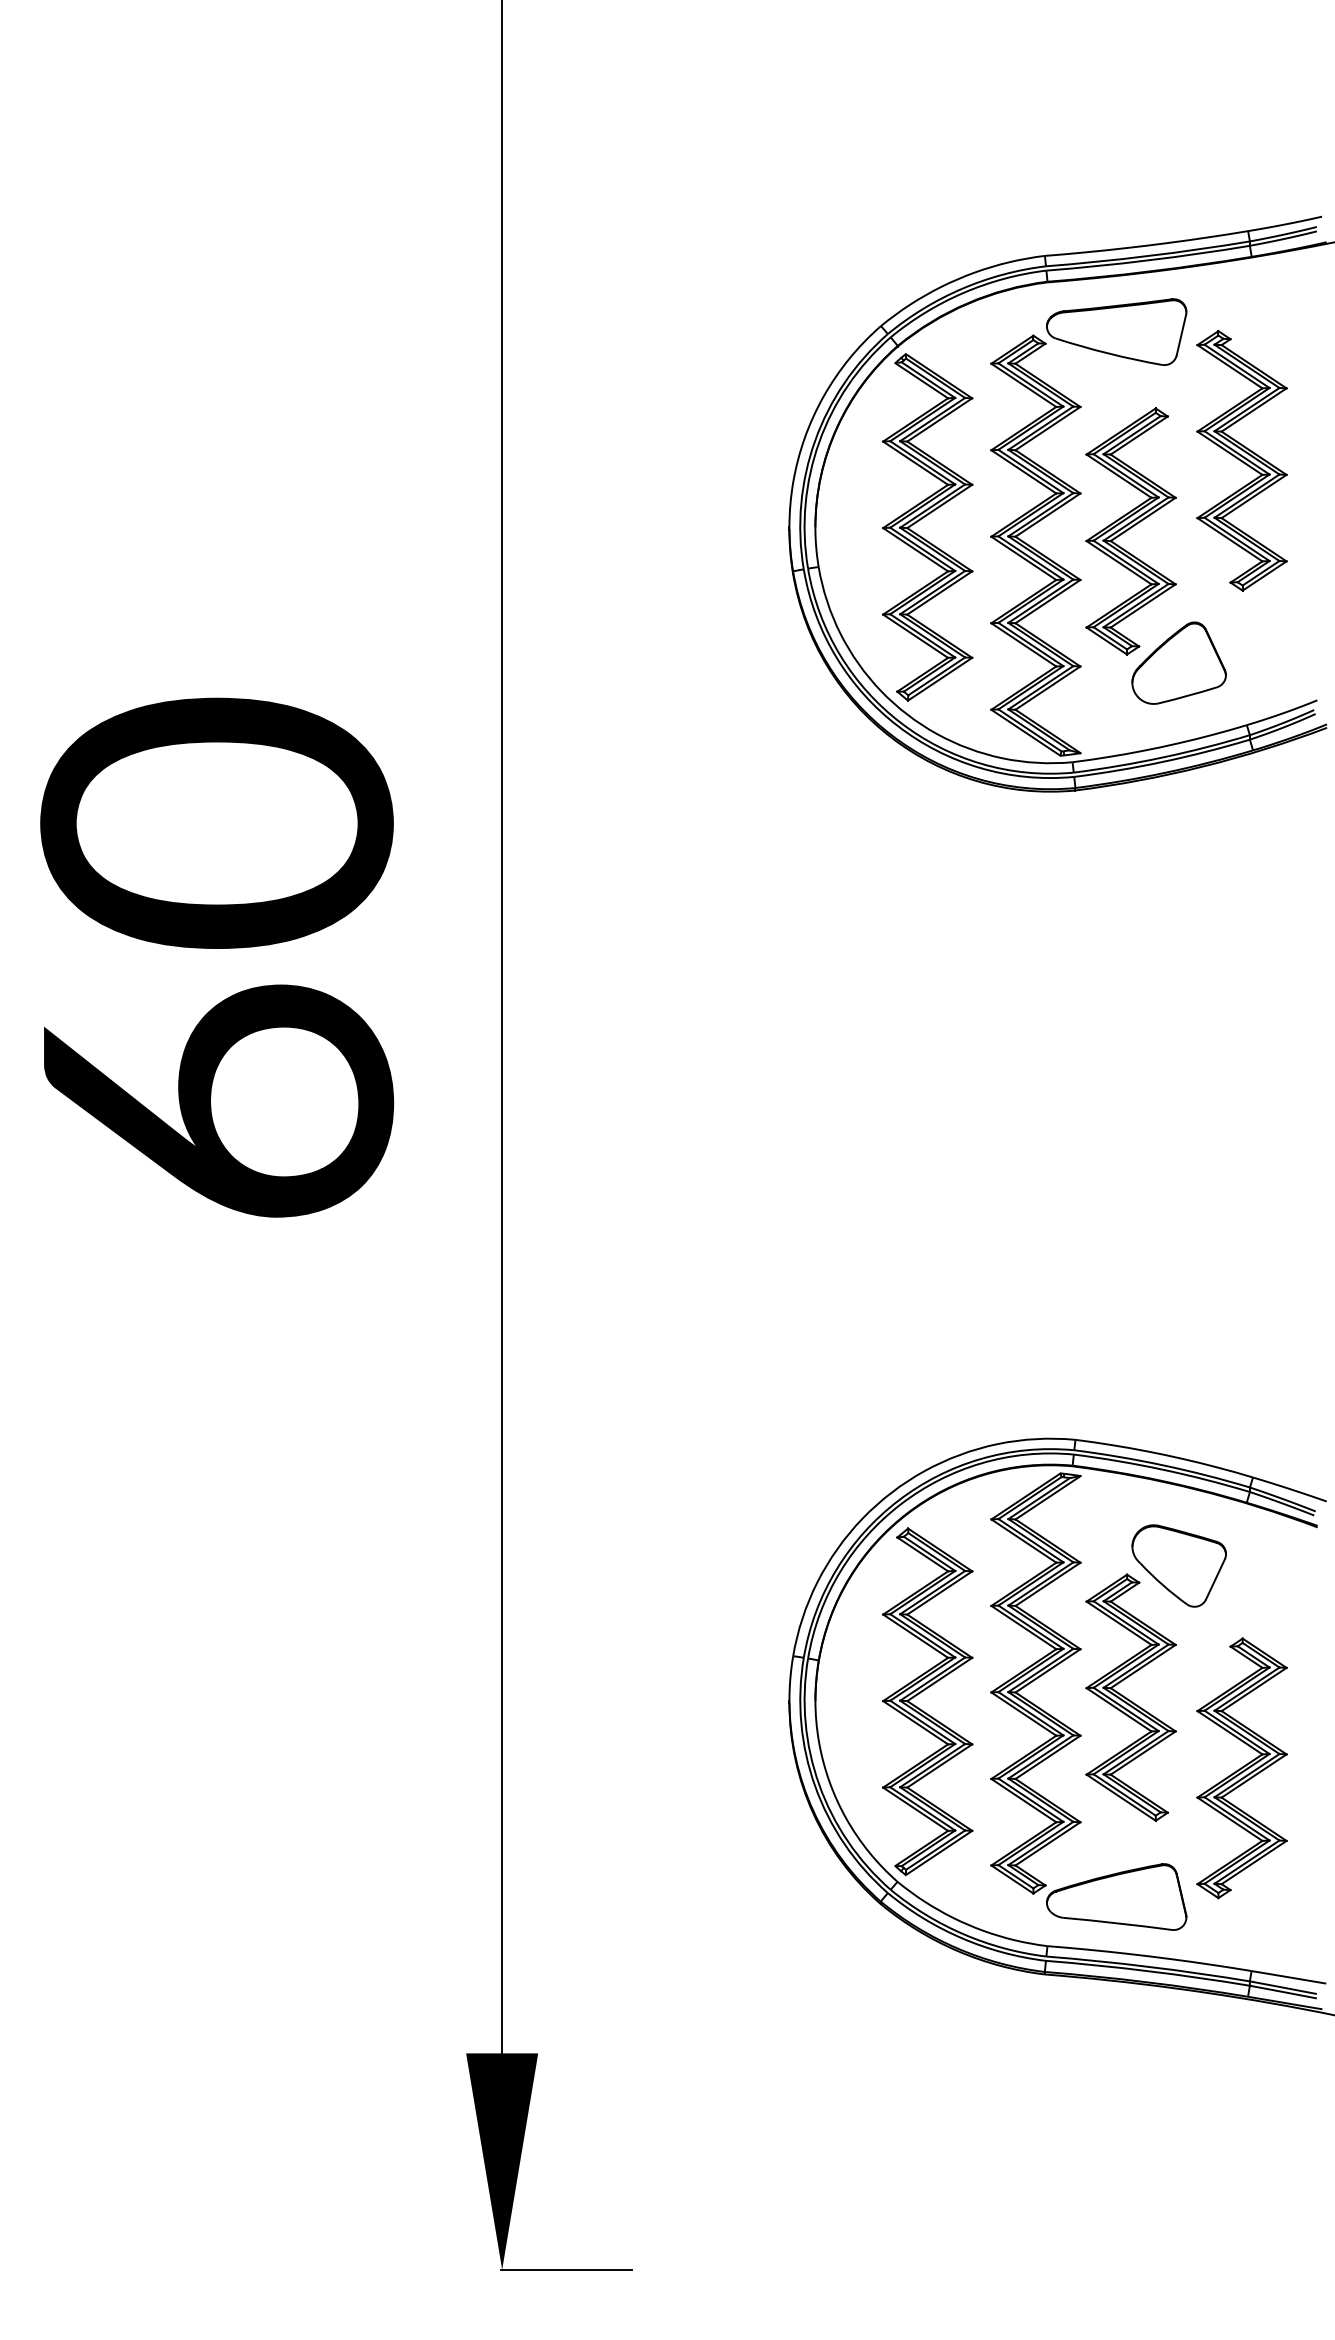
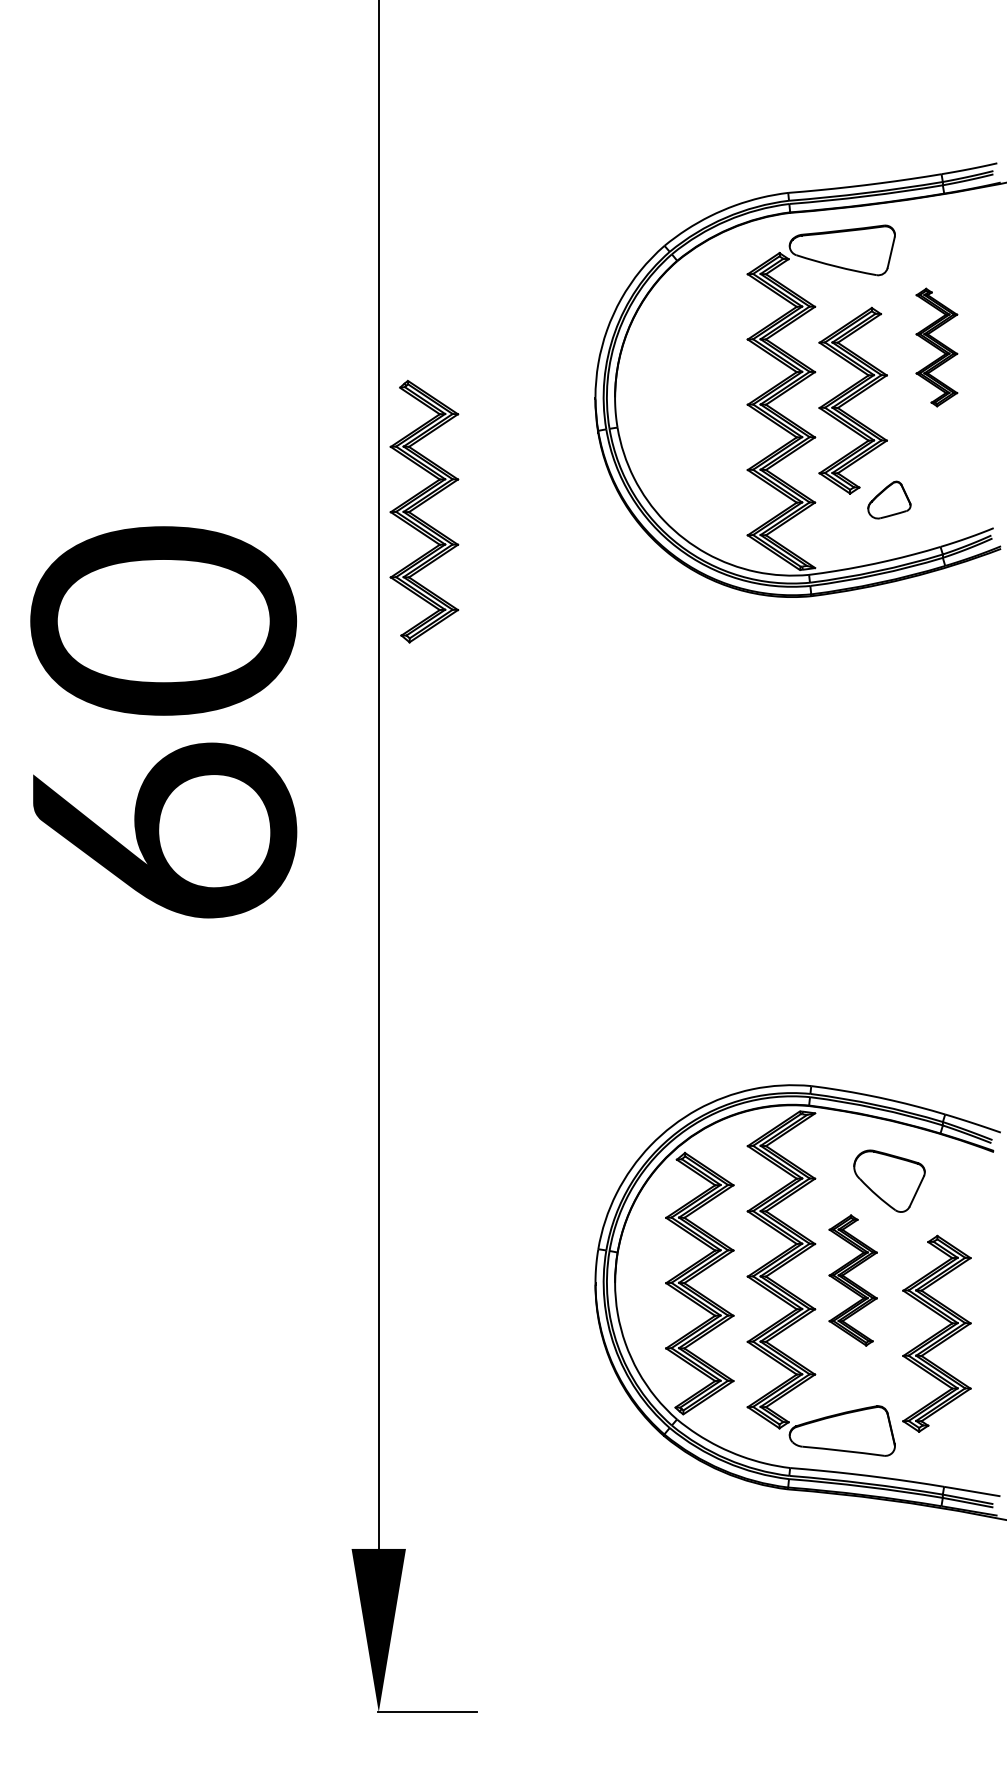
part: (1241, 460) -> (936, 347), size x0.6
part: (922, 519) -> (420, 505), moved
part: (1178, 662) -> (888, 499), size x0.6
part: (1130, 1697) -> (852, 1280), size x0.7

